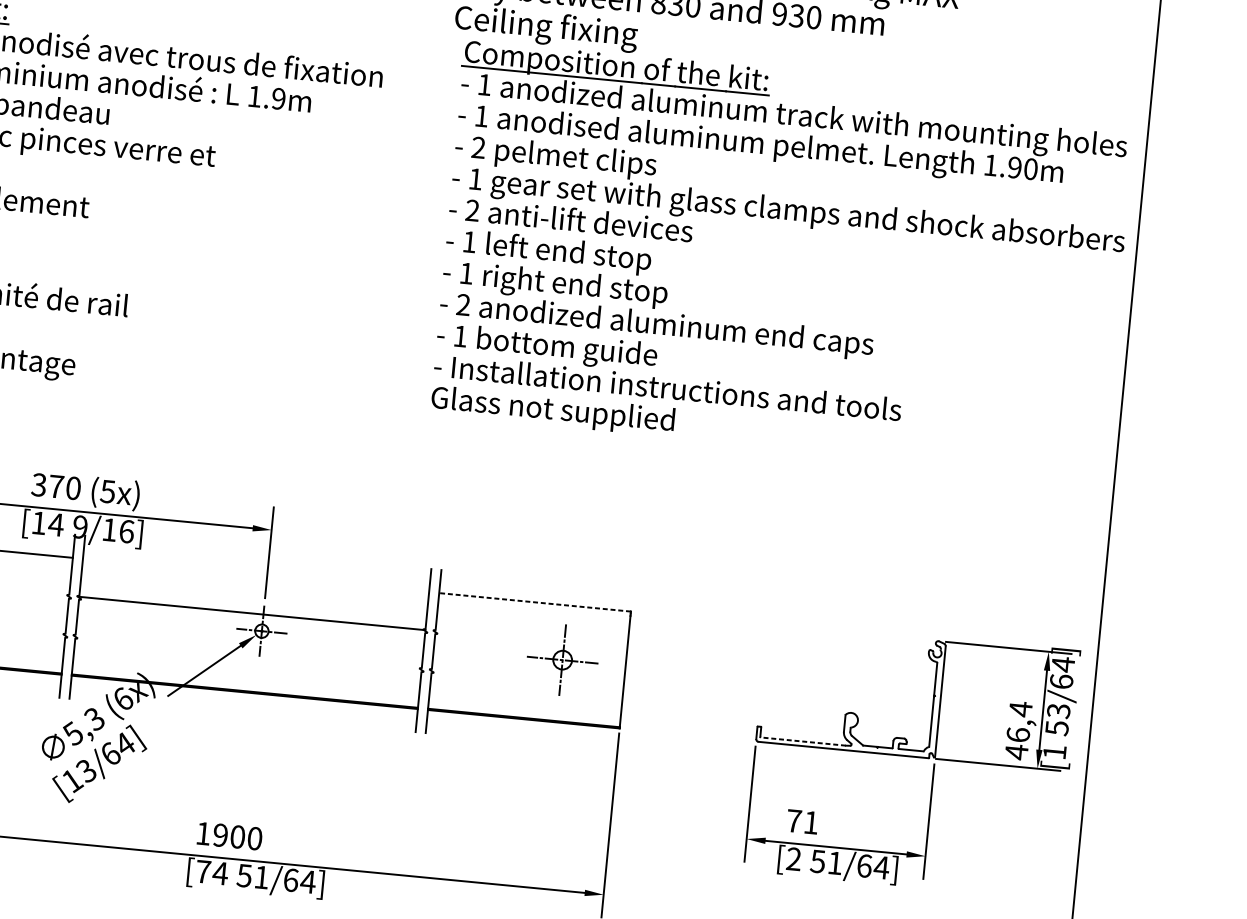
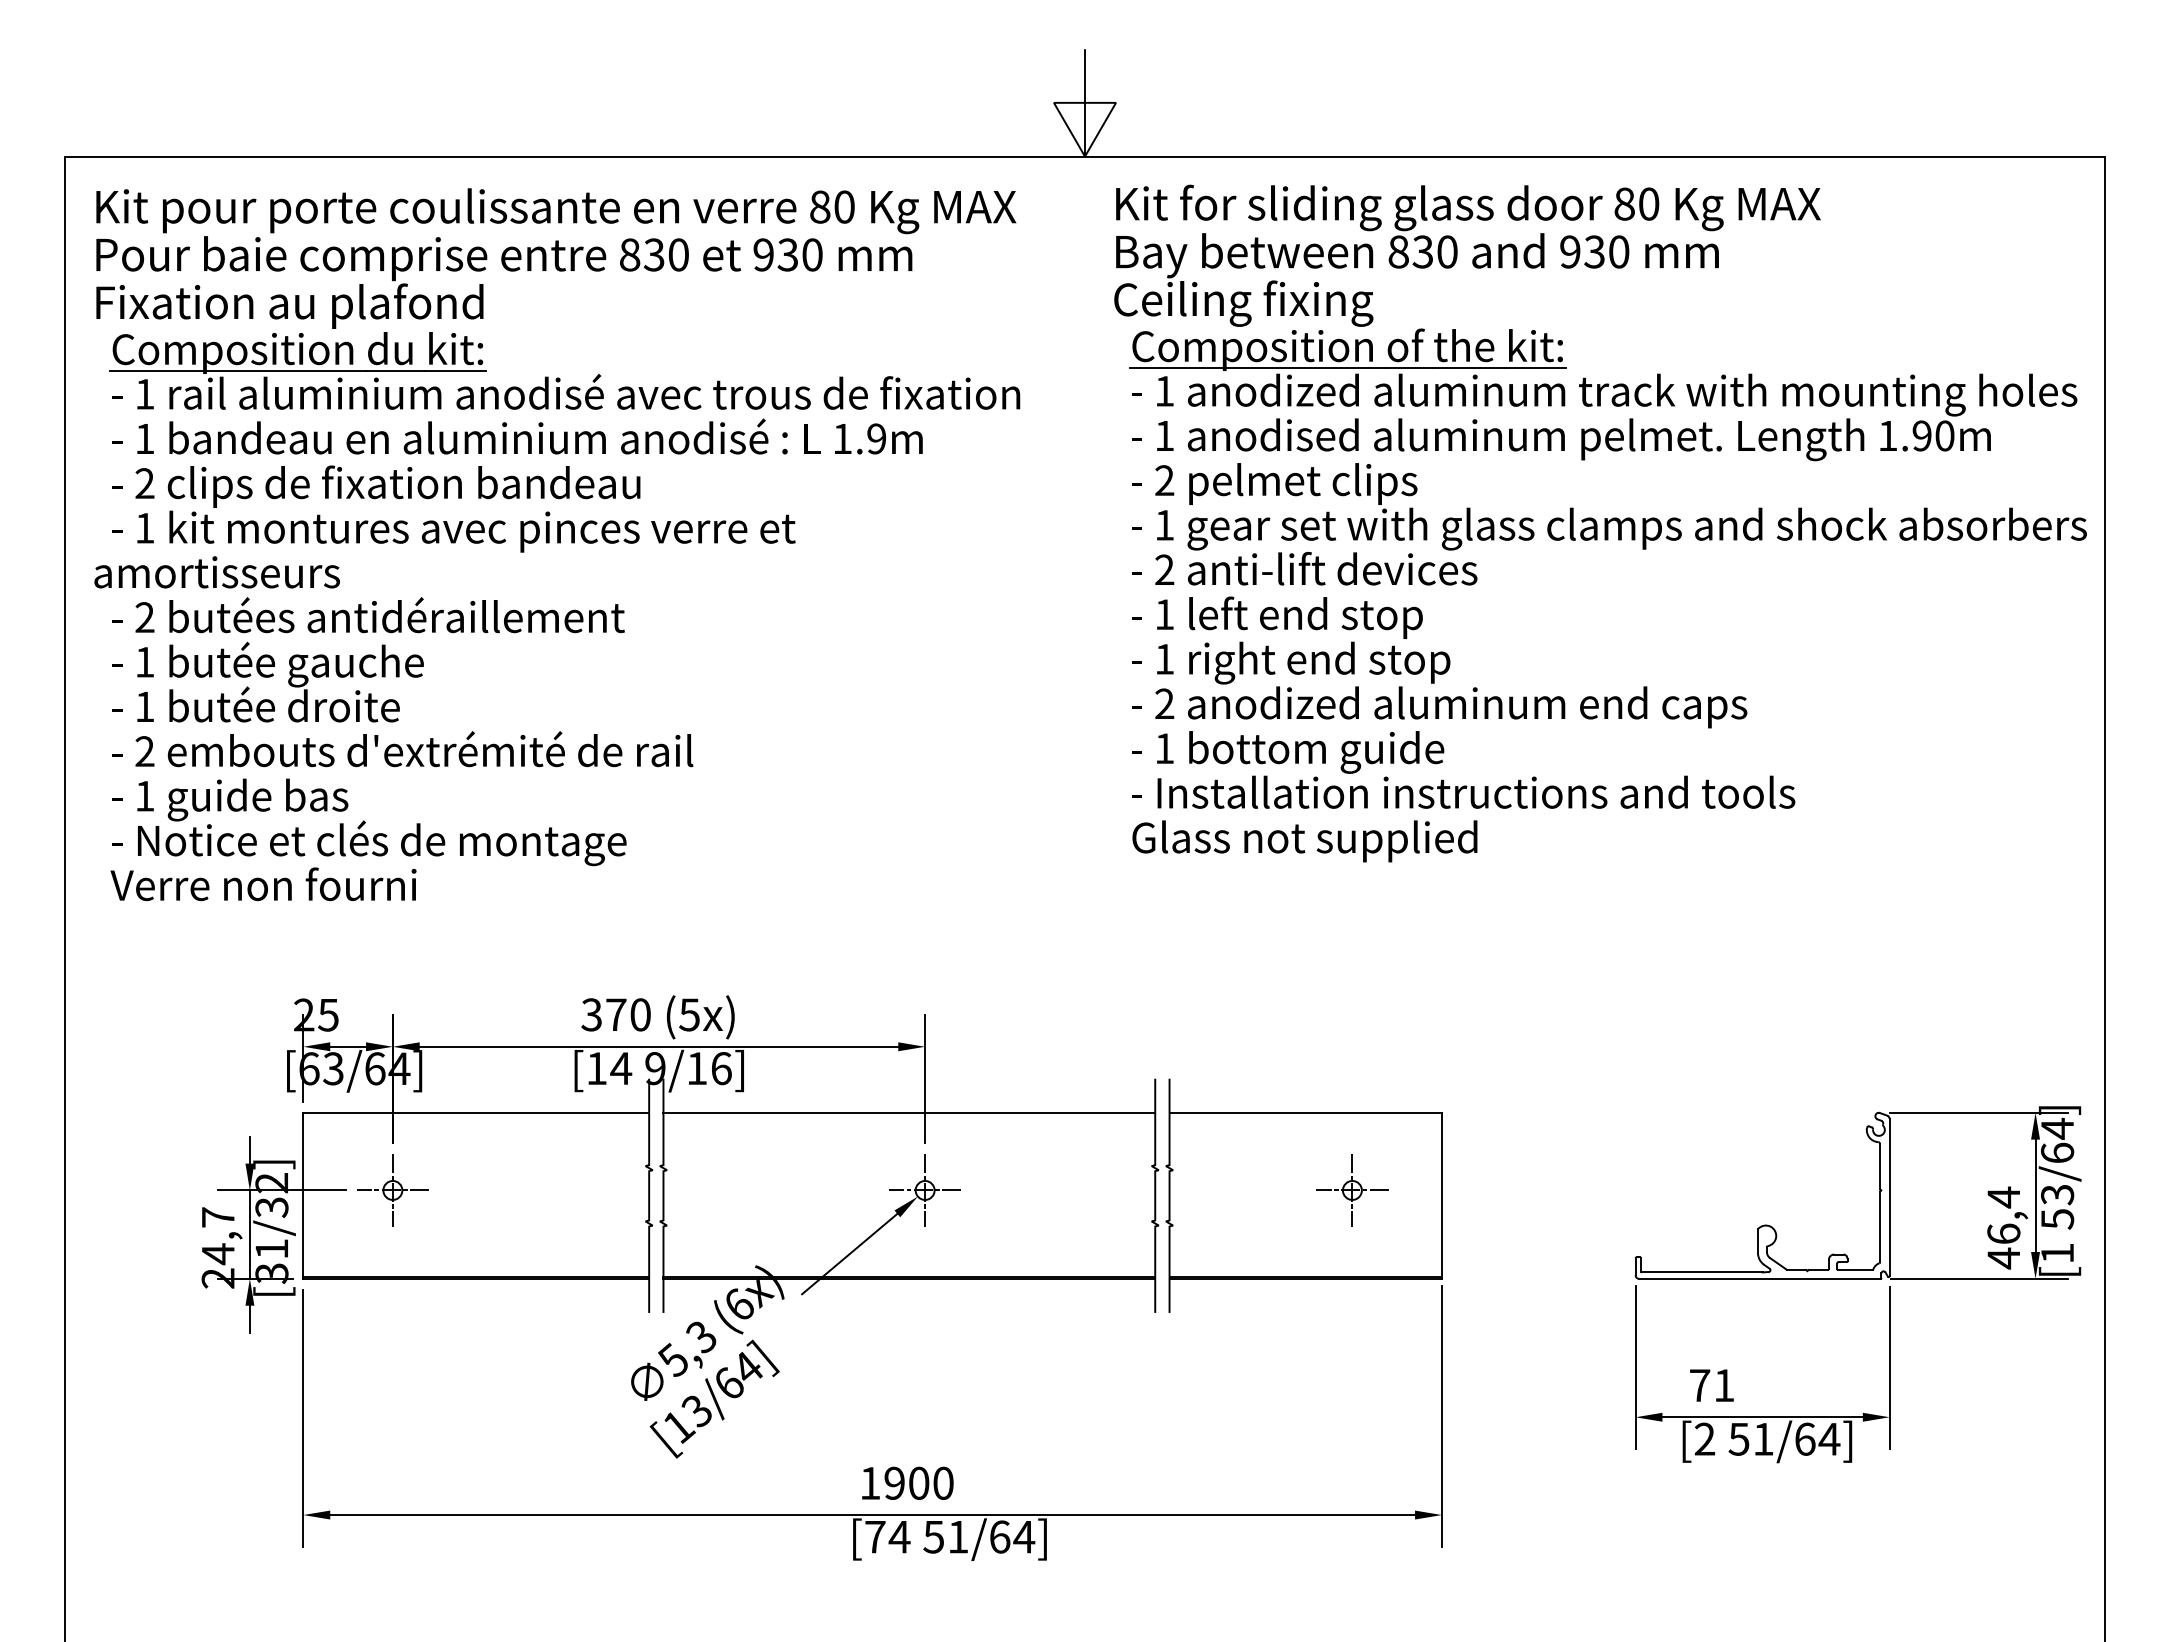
line: (534, 602) -> (1305, 1112), dashed -> solid
line: (252, 613) -> (909, 1112), moved
part: (562, 660) -> (1352, 1190), size x0.71
line: (802, 741) -> (1701, 1272), dashed -> solid

